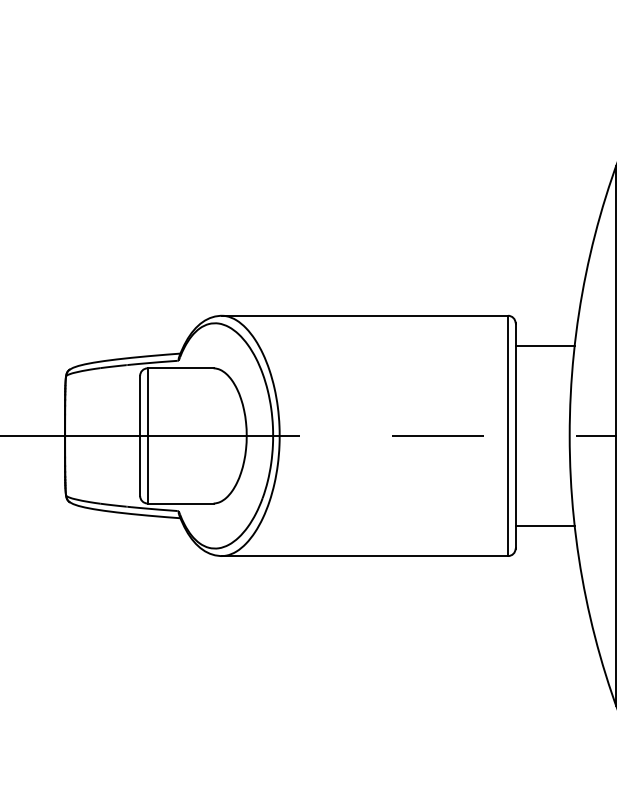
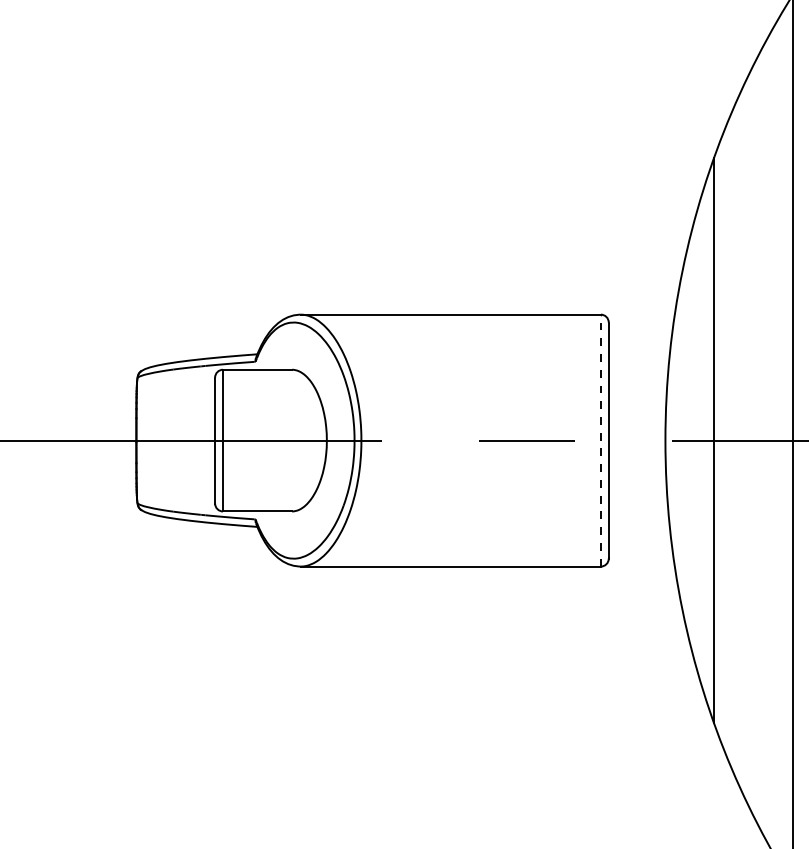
line: (544, 346) -> (639, 346), removed
line: (507, 435) -> (600, 440), solid -> dashed
line: (544, 526) -> (639, 535), removed

